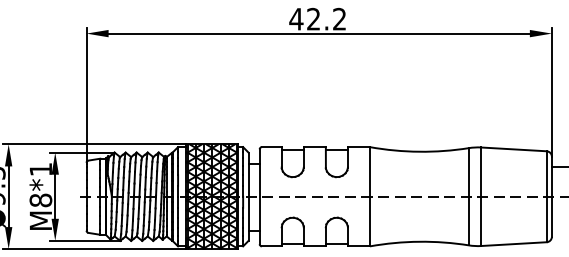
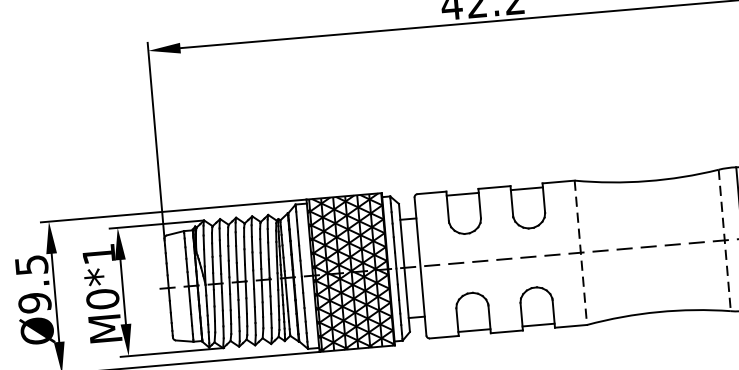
line: (369, 196) -> (580, 252), solid -> dashed
line: (468, 196) -> (724, 240), solid -> dashed
text: (40, 200) -> (102, 299), M8*1 -> M0*1

